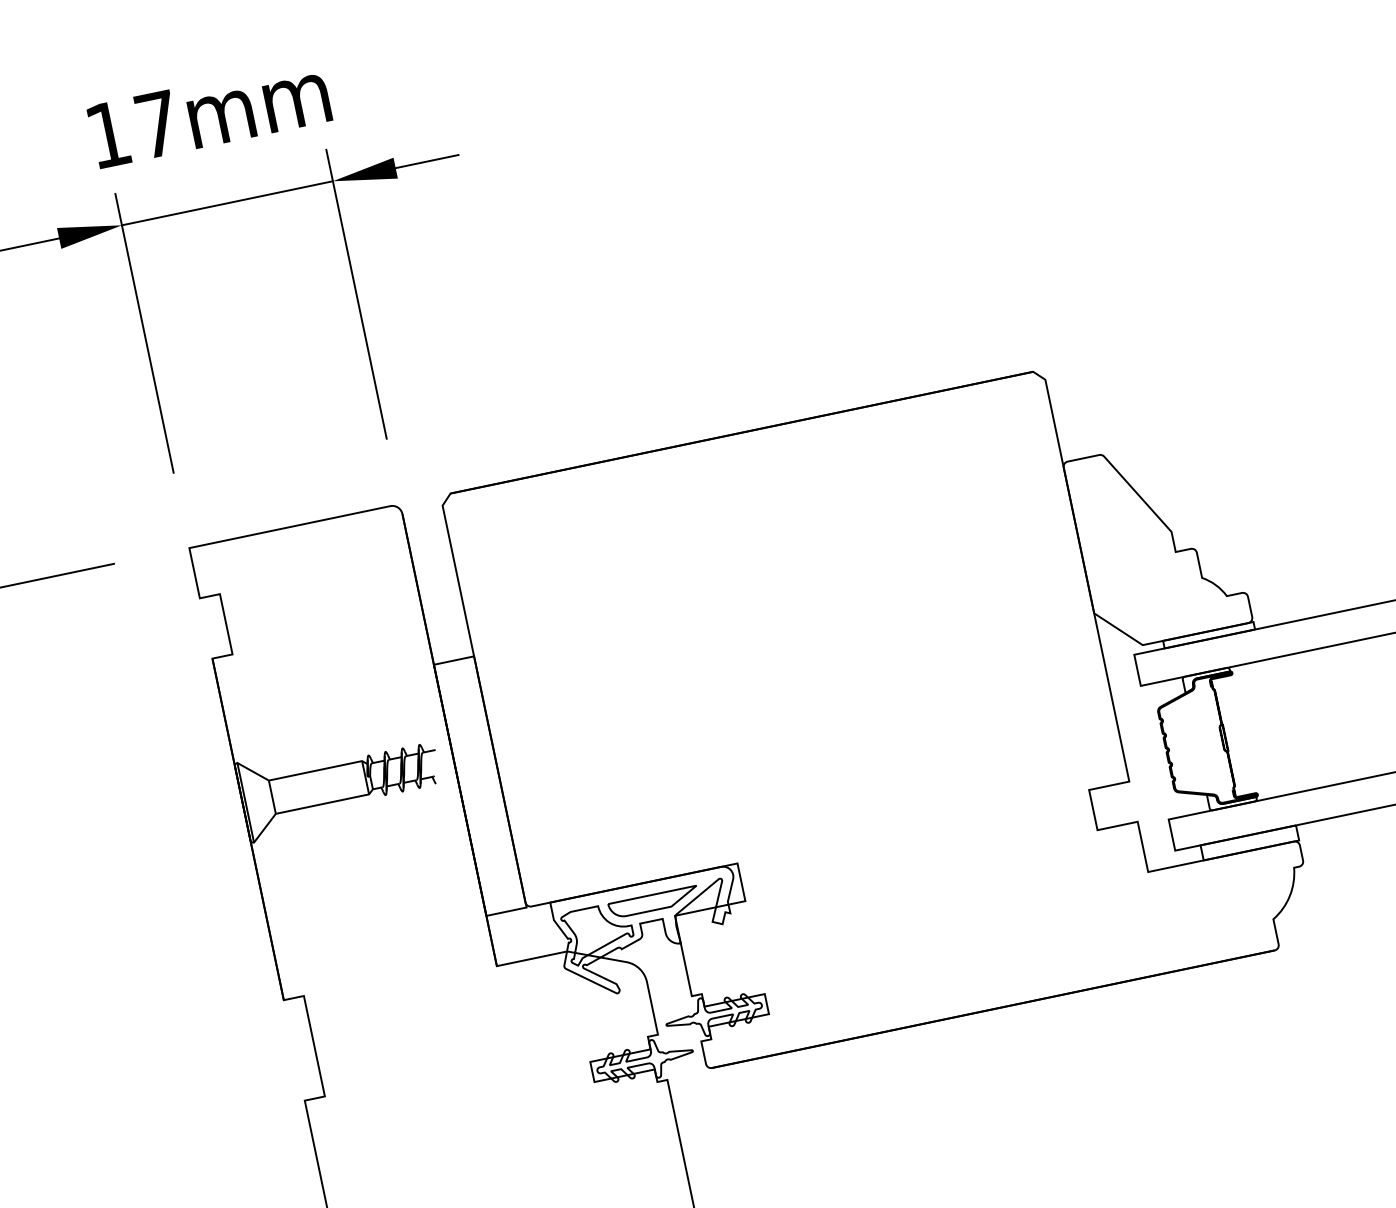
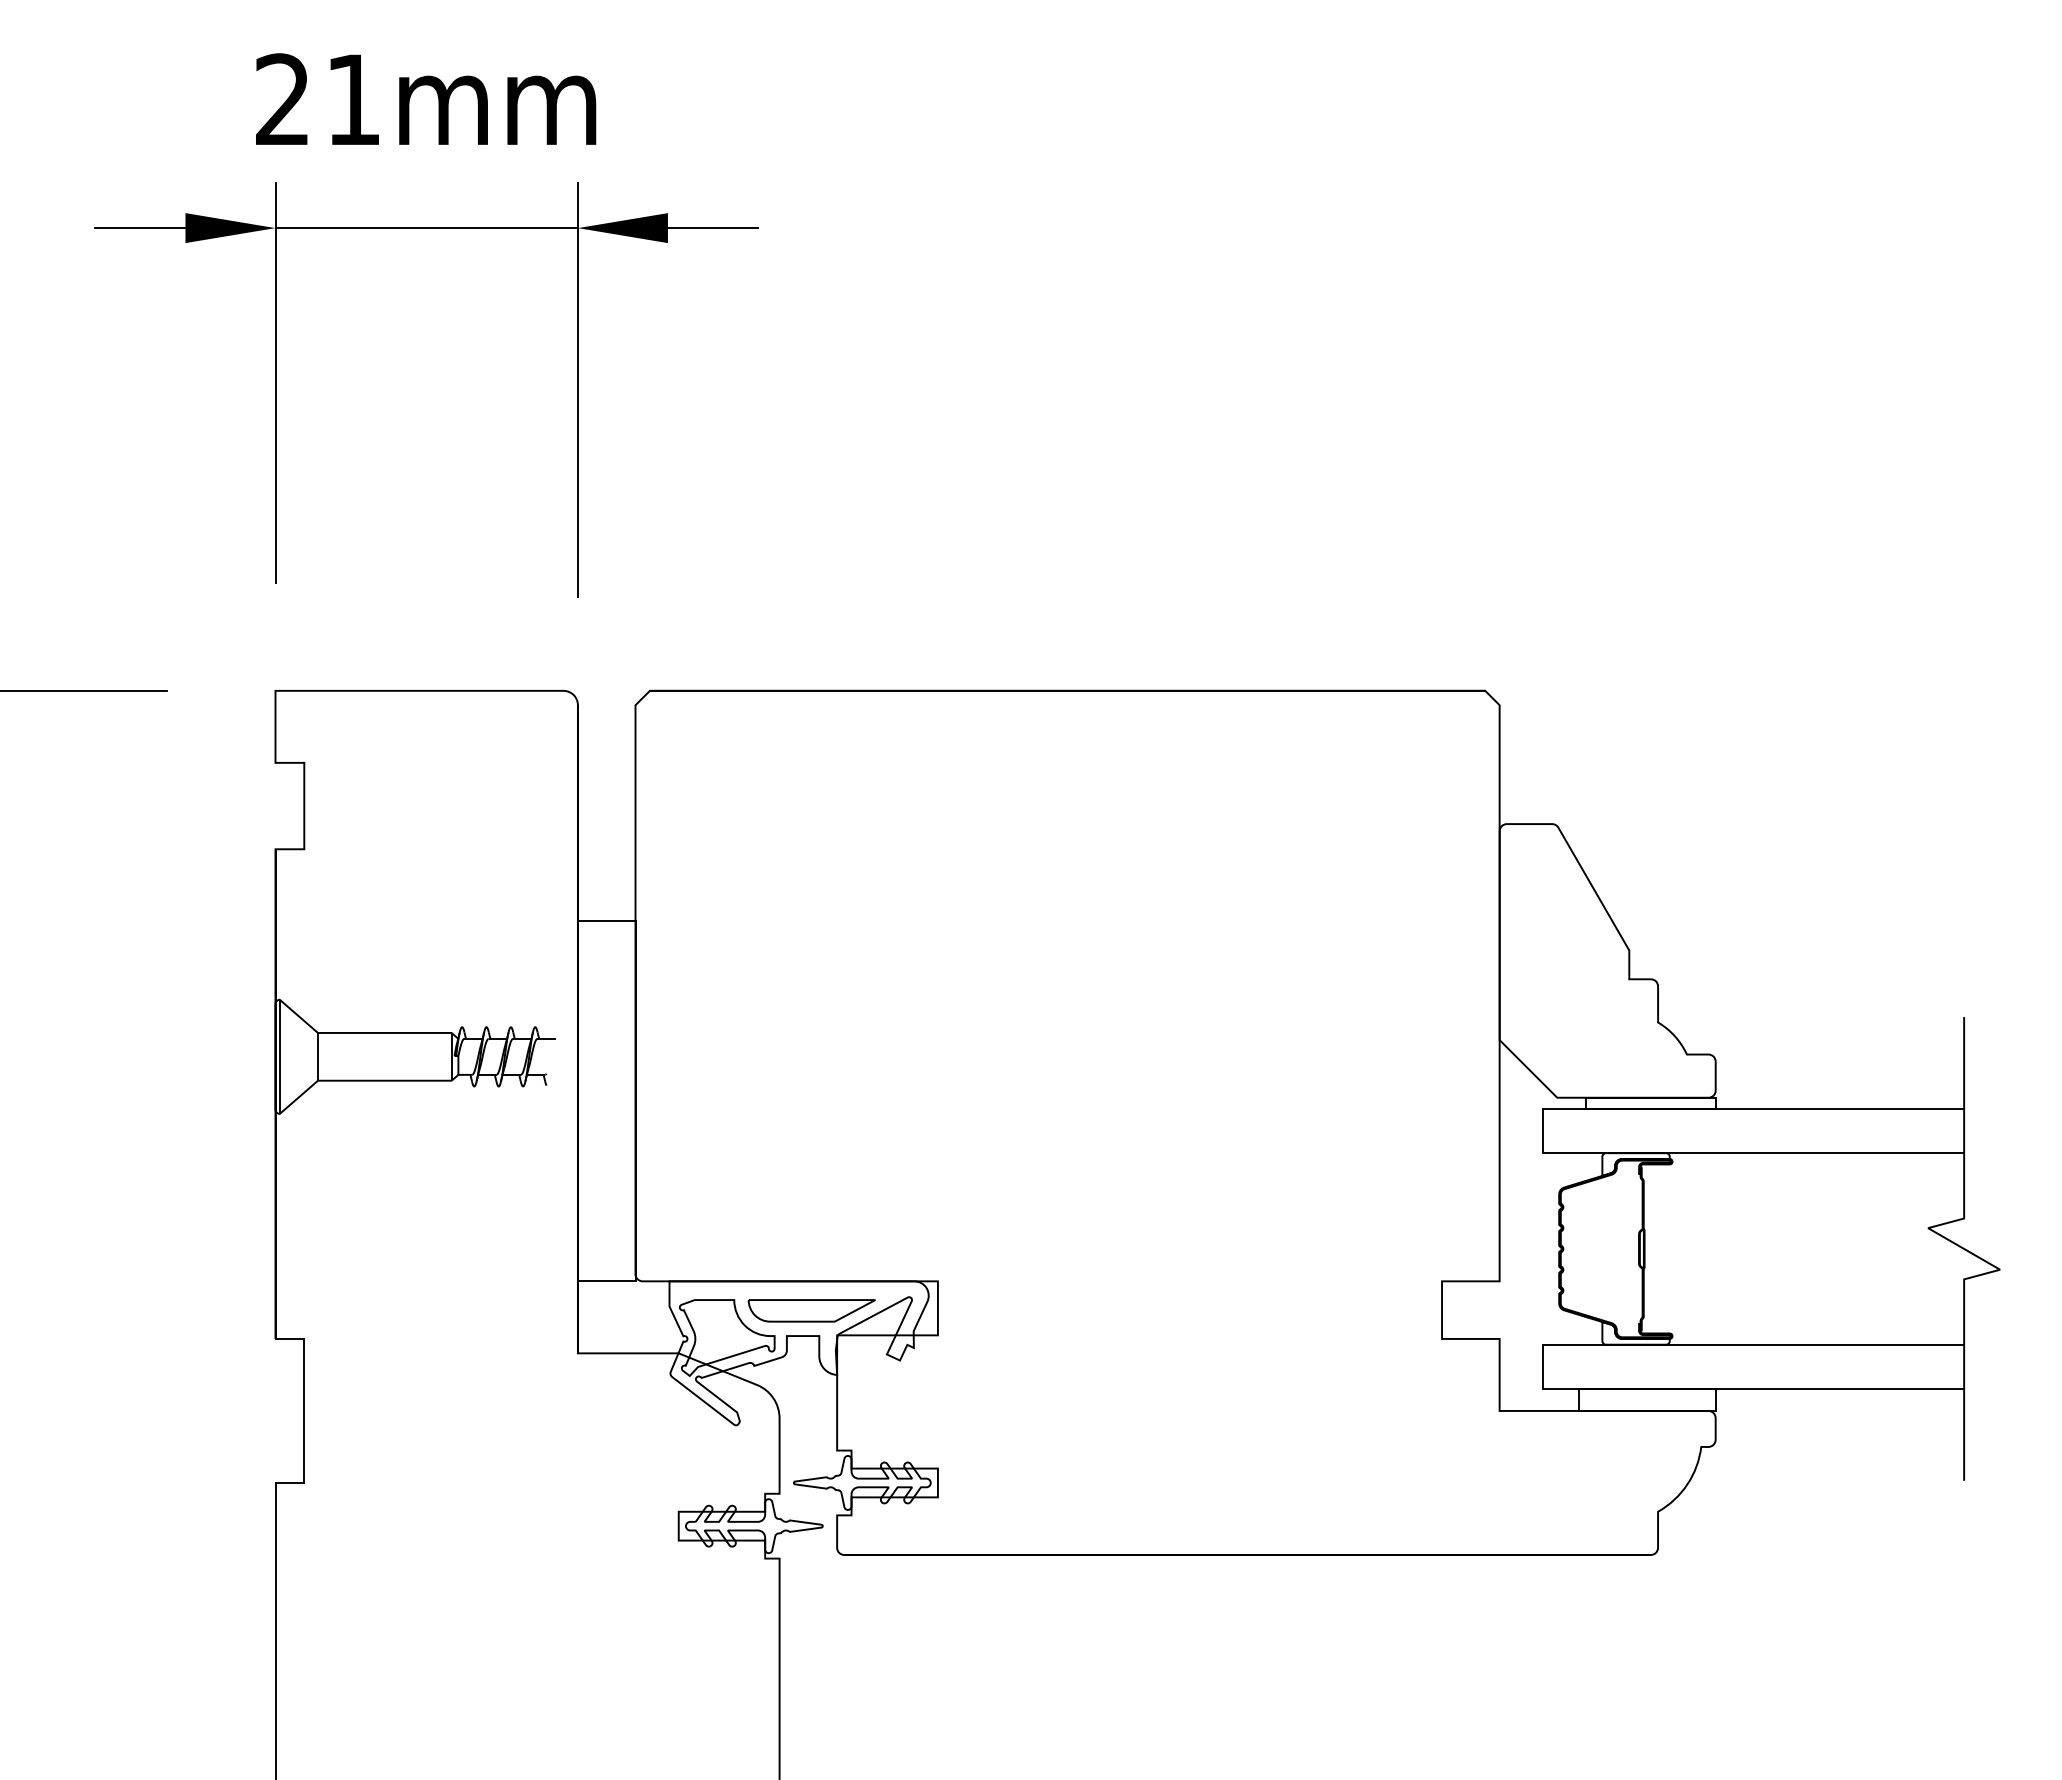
text: (132, 128) -> (317, 98), 17mm -> 21mm

